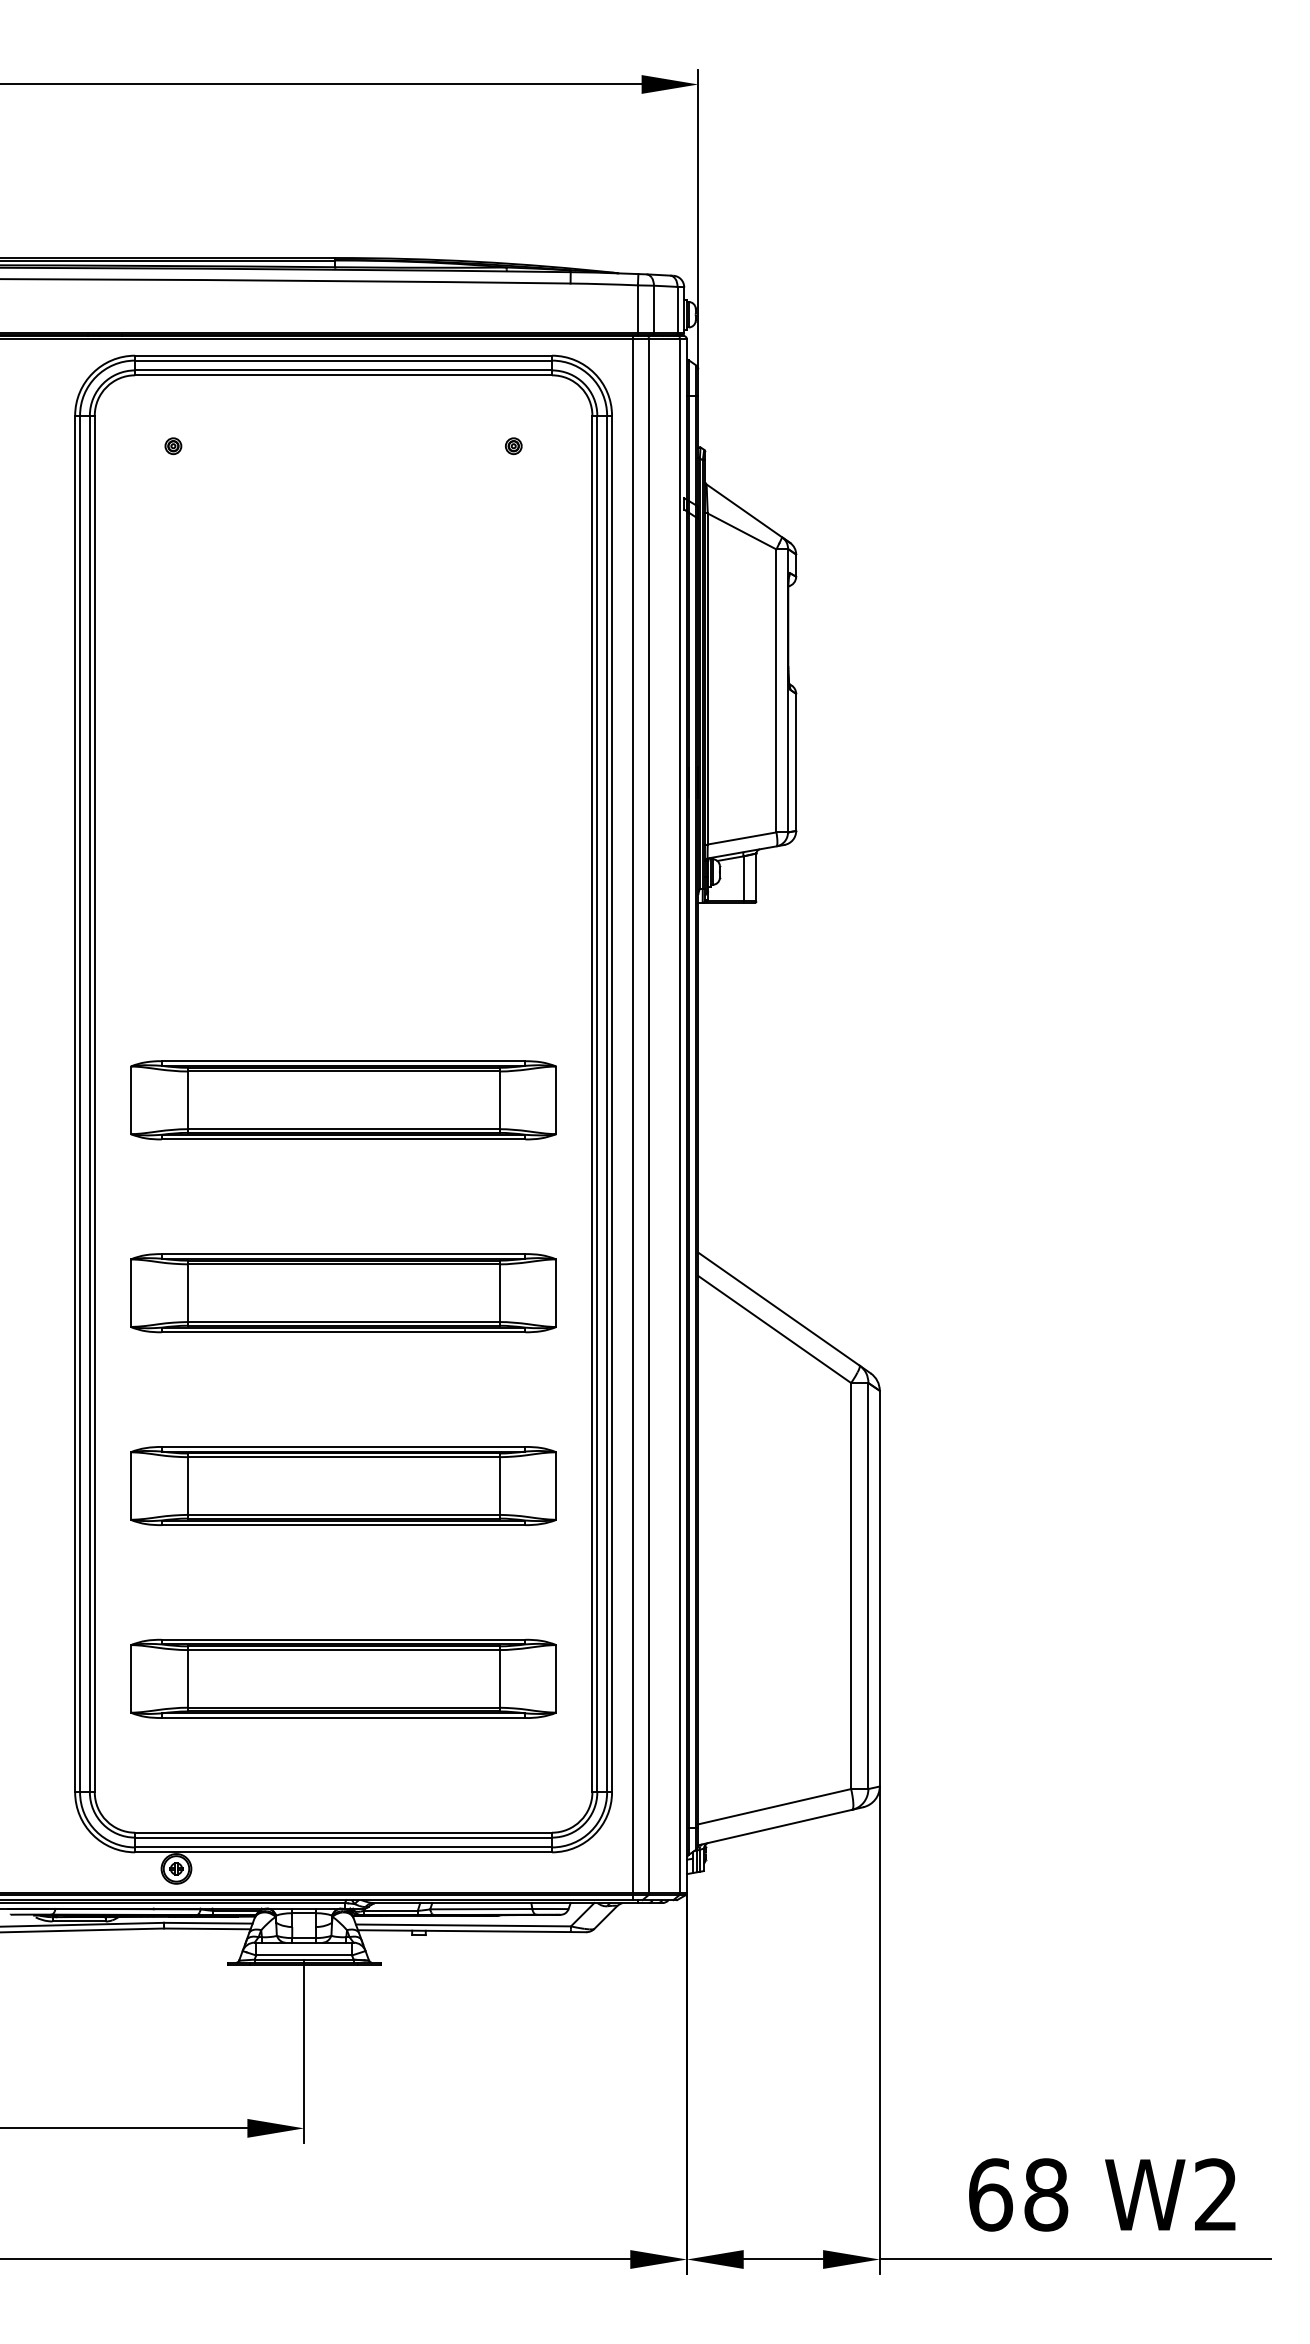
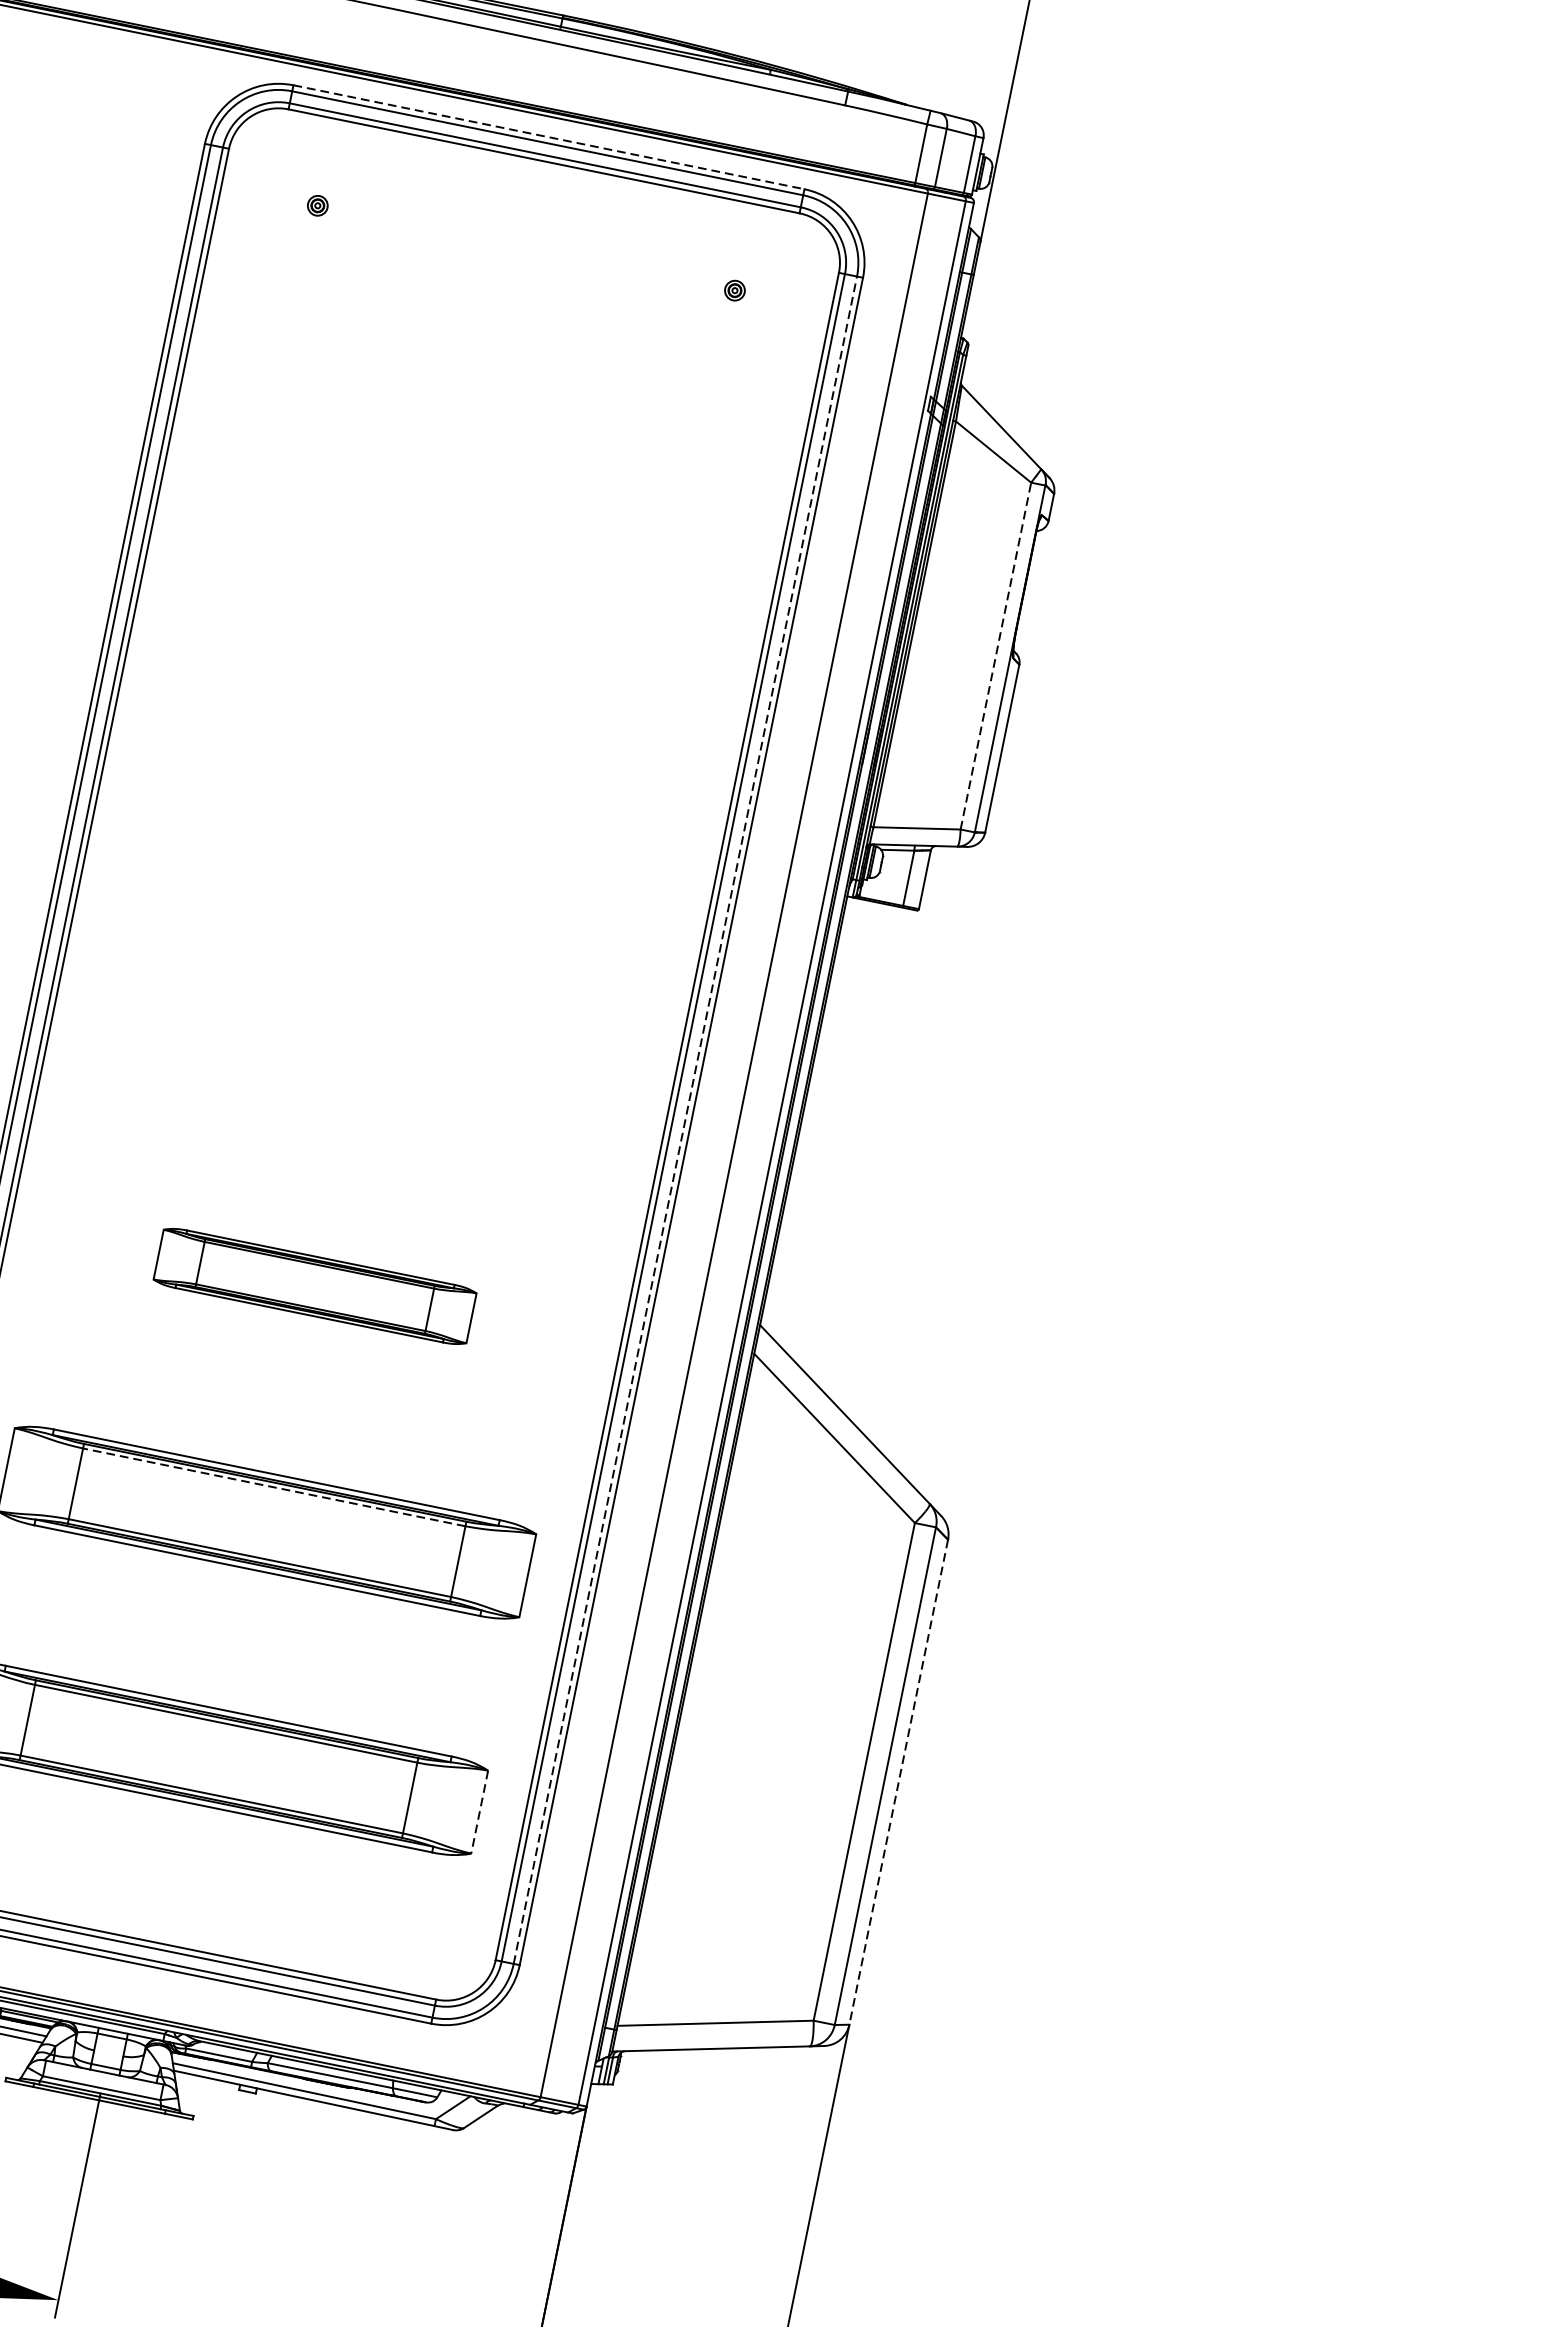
line: (344, 355) -> (550, 137), solid -> dashed
line: (776, 690) -> (996, 655), solid -> dashed
part: (343, 1100) -> (363, 1050), removed
line: (607, 1103) -> (685, 1119), solid -> dashed
line: (633, 1118) -> (714, 1144), removed
part: (343, 1293) -> (314, 1286), size x0.6
line: (343, 1457) -> (274, 1487), solid -> dashed
line: (879, 1588) -> (898, 1781), solid -> dashed
line: (556, 1678) -> (480, 1811), solid -> dashed

